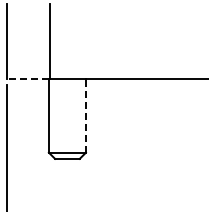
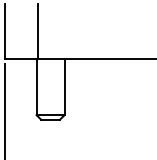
line: (28, 78) -> (21, 59), dashed -> solid
line: (85, 115) -> (64, 87), dashed -> solid

